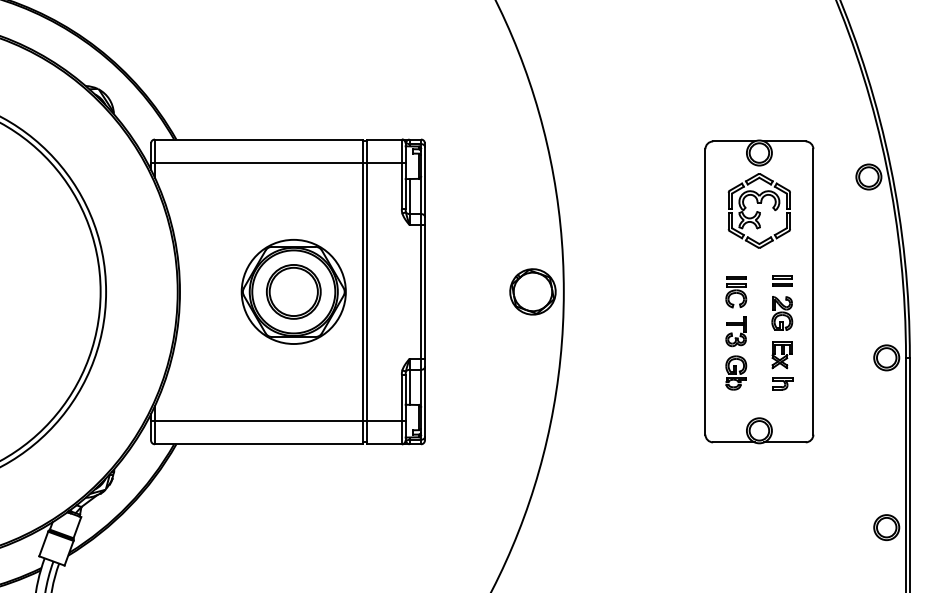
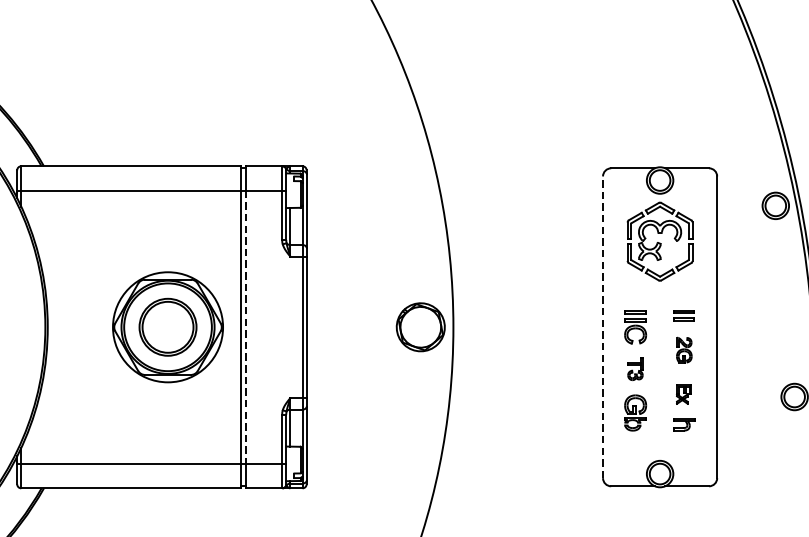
line: (705, 291) -> (603, 326), solid -> dashed
line: (367, 292) -> (245, 327), solid -> dashed
part: (782, 313) -> (684, 350), size x0.7
part: (735, 331) -> (634, 369), size x0.7
part: (781, 355) -> (683, 394), size x0.7

